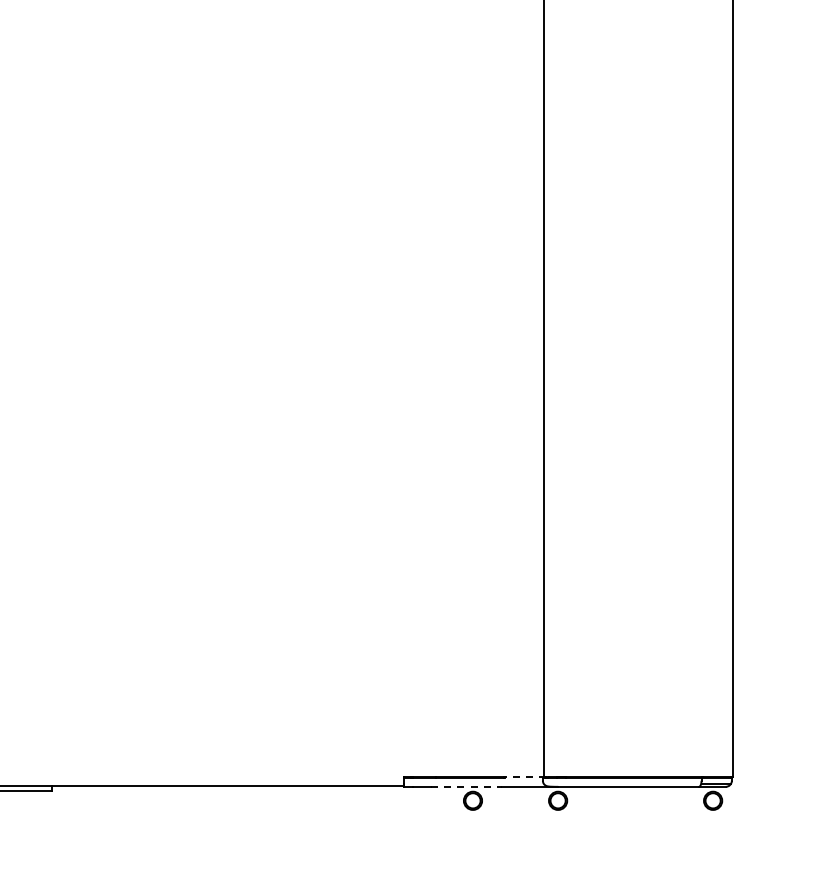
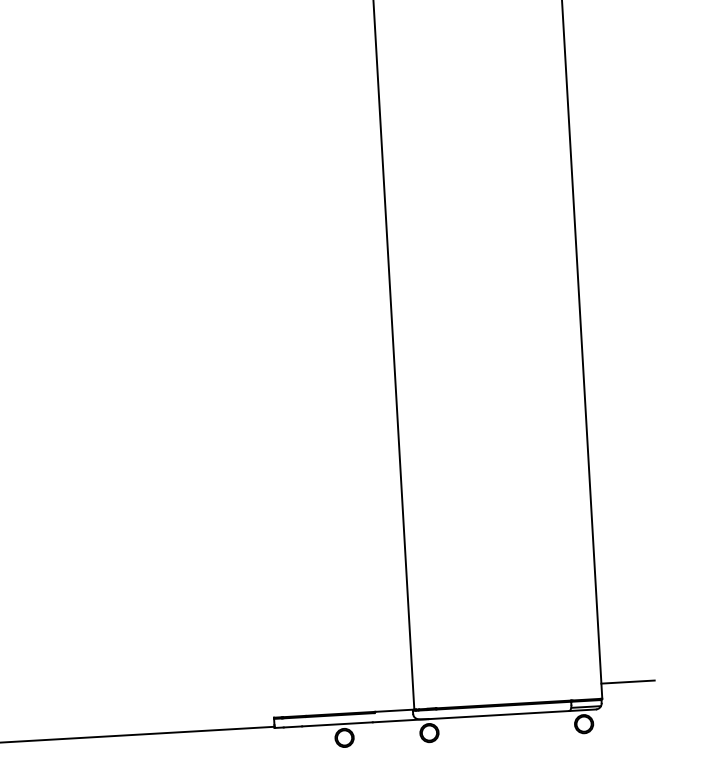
line: (759, 761) -> (628, 682), added
line: (525, 776) -> (395, 710), dashed -> solid
line: (467, 786) -> (338, 723), dashed -> solid

